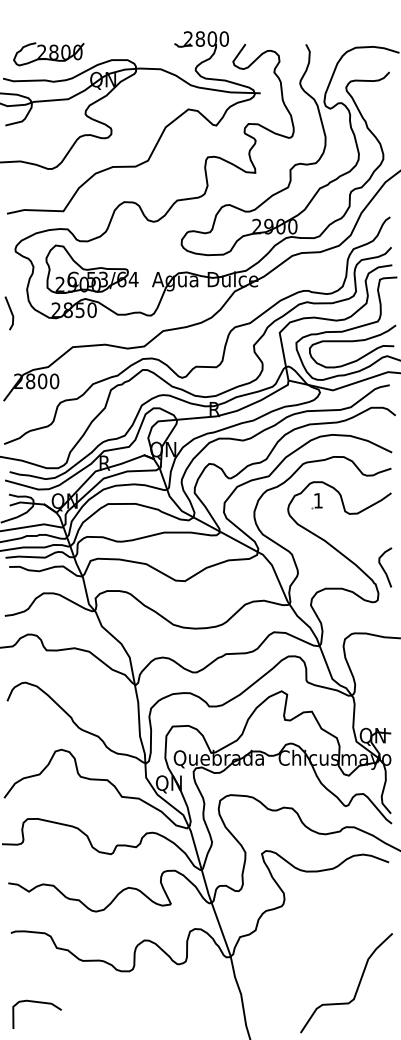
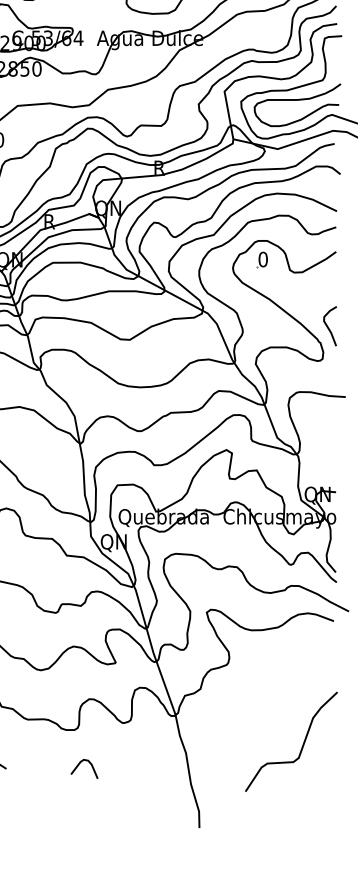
text: (318, 500) -> (263, 259), 1 -> 0
curve: (135, 1005) -> (80, 764), added

